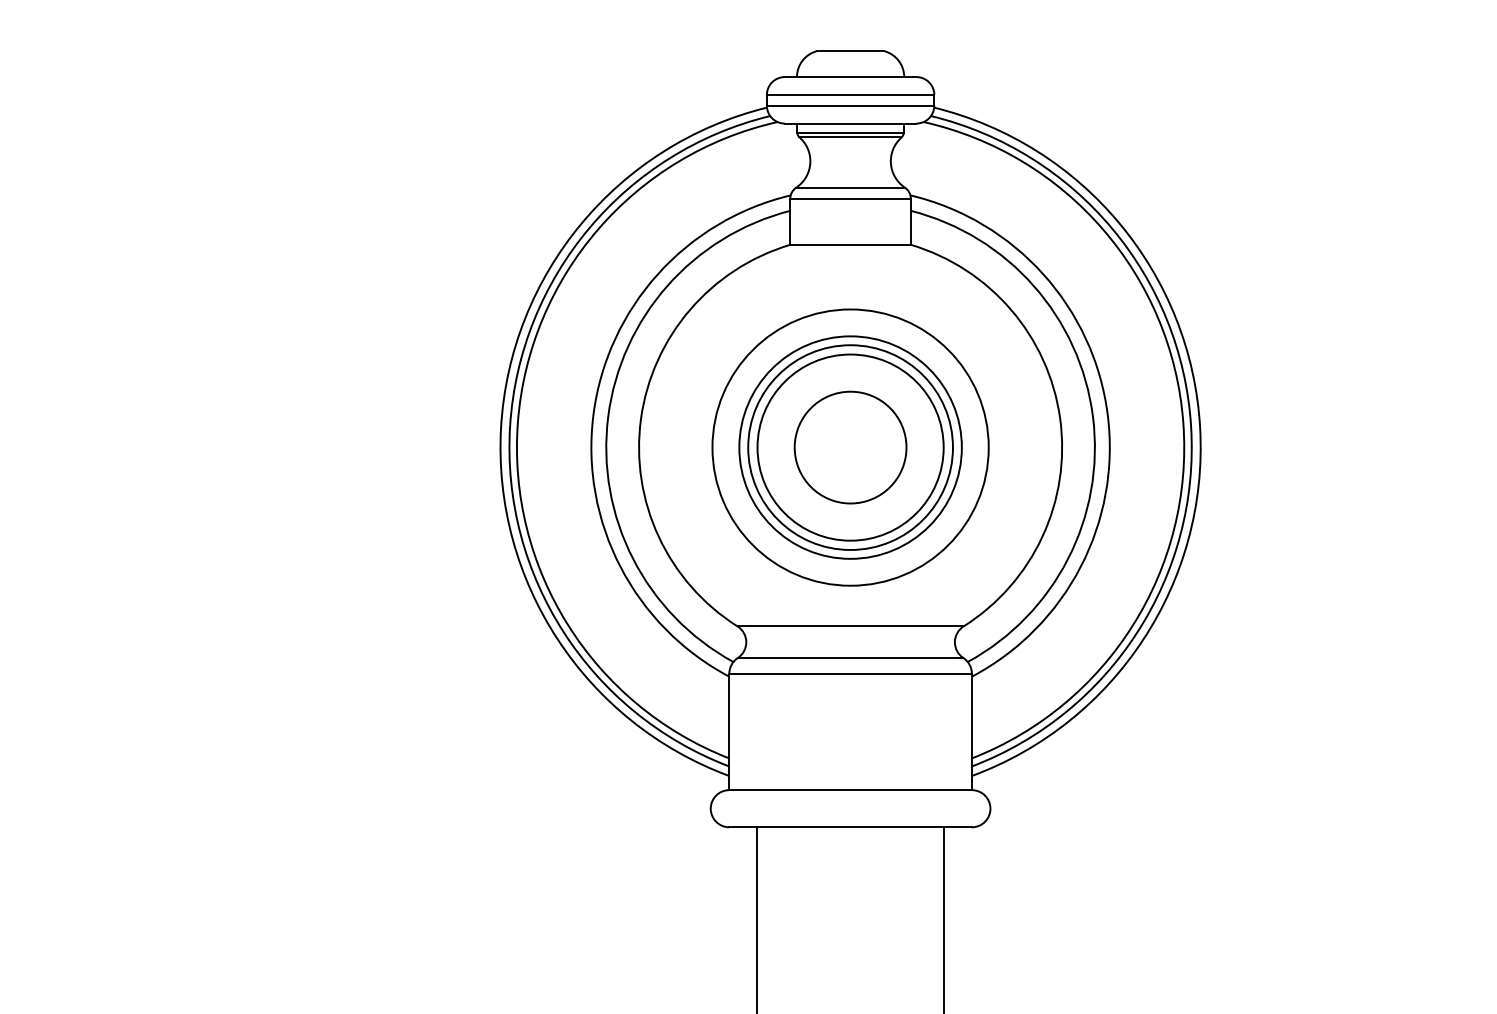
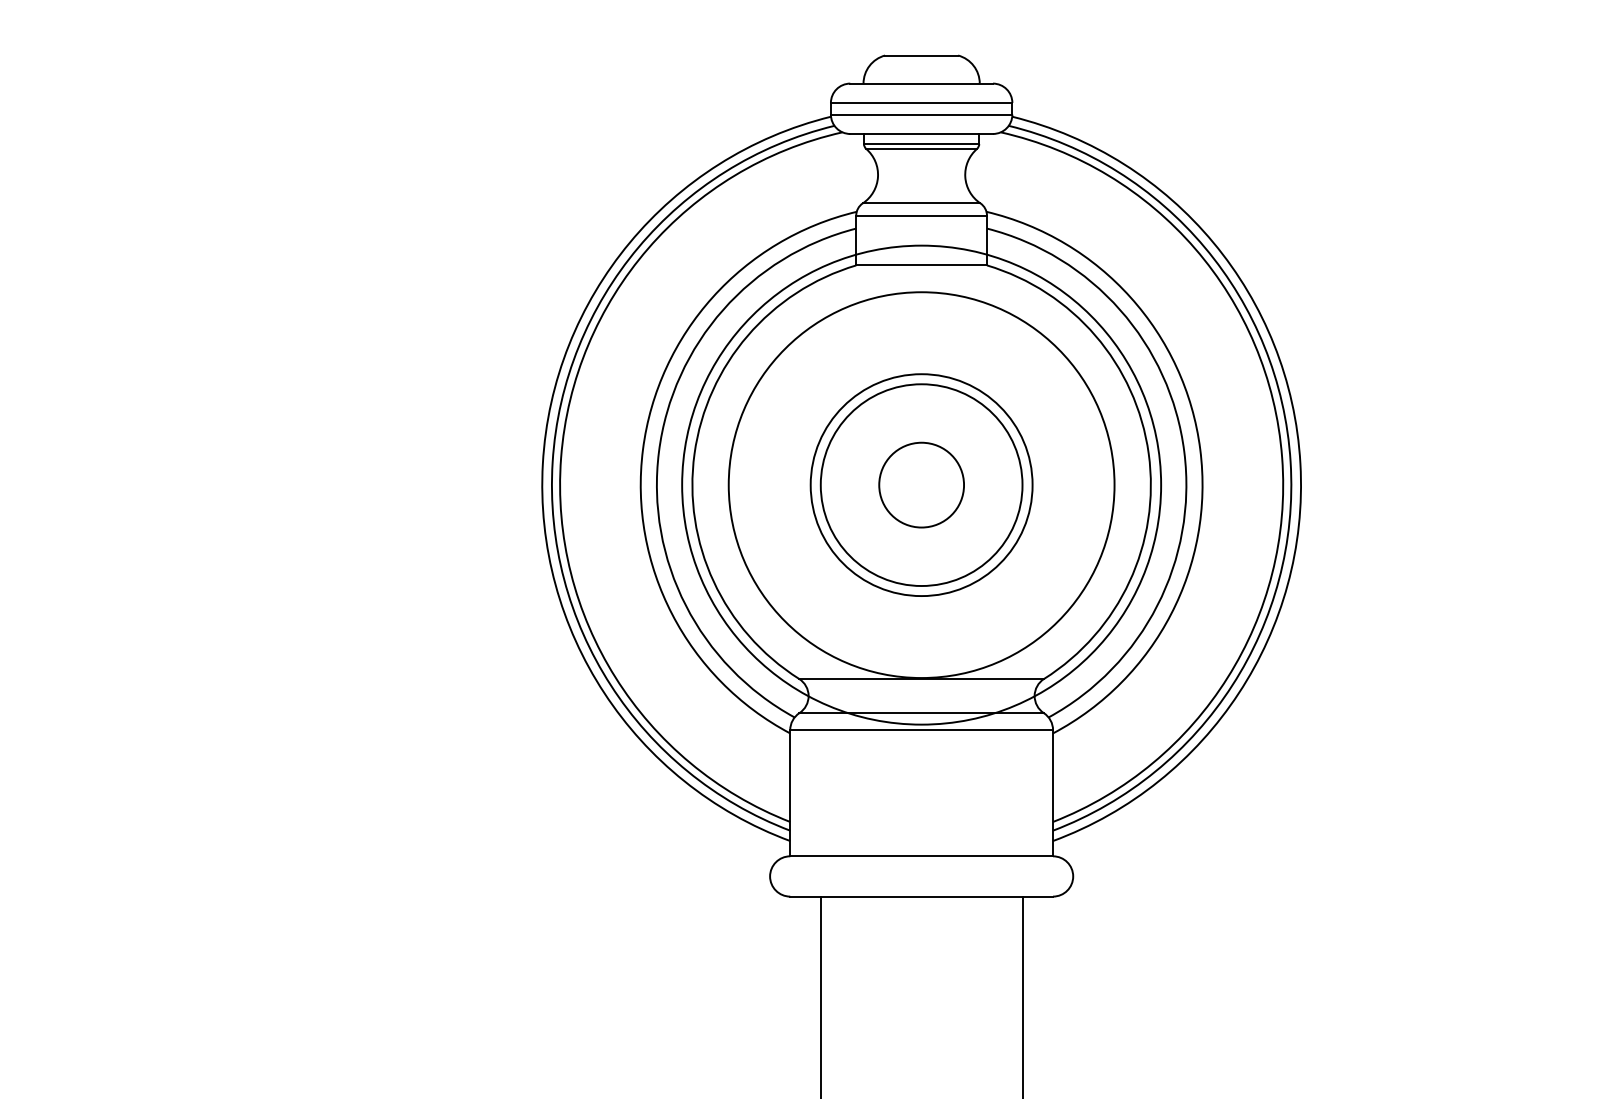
circle: (850, 447) -> (921, 484), size x0.7
circle: (850, 447) -> (921, 484), size x1.6
circle: (850, 447) -> (921, 484), size x1.6

